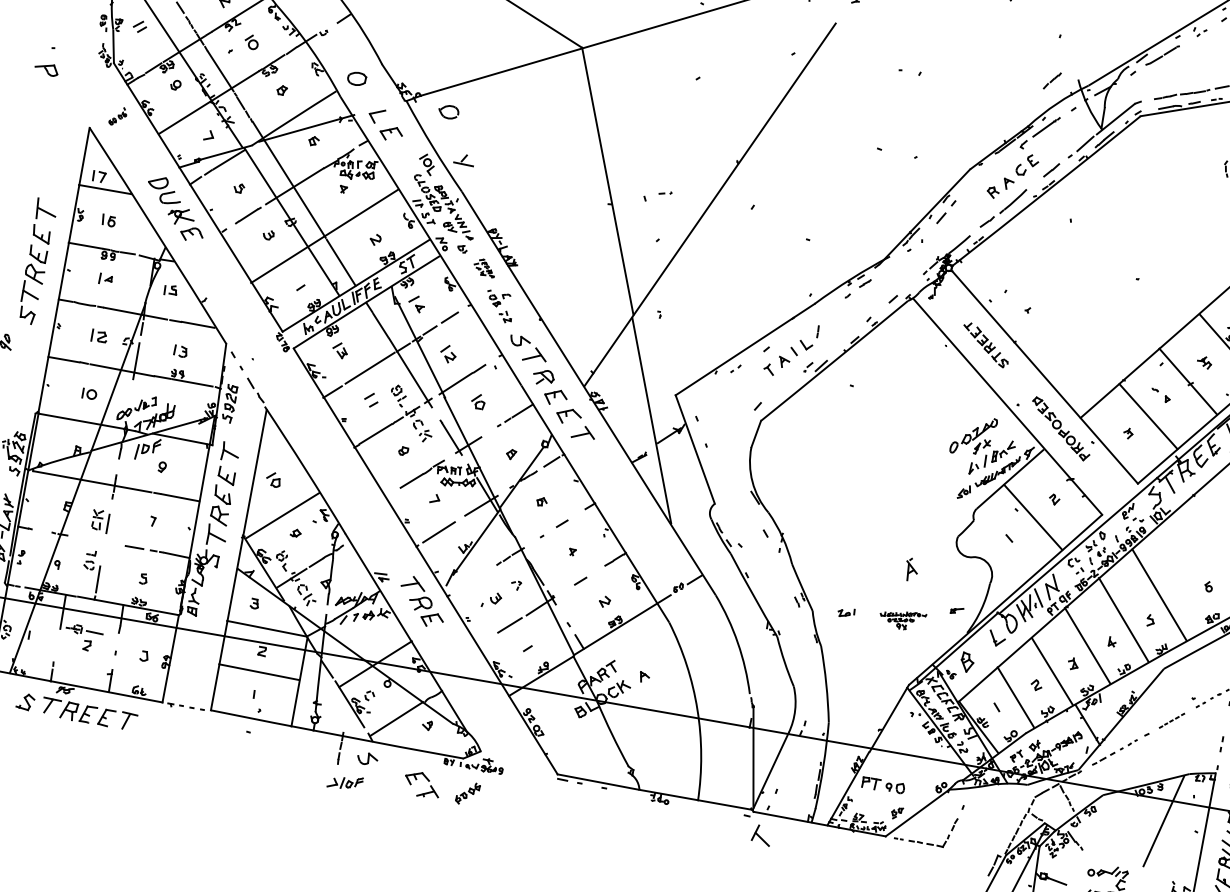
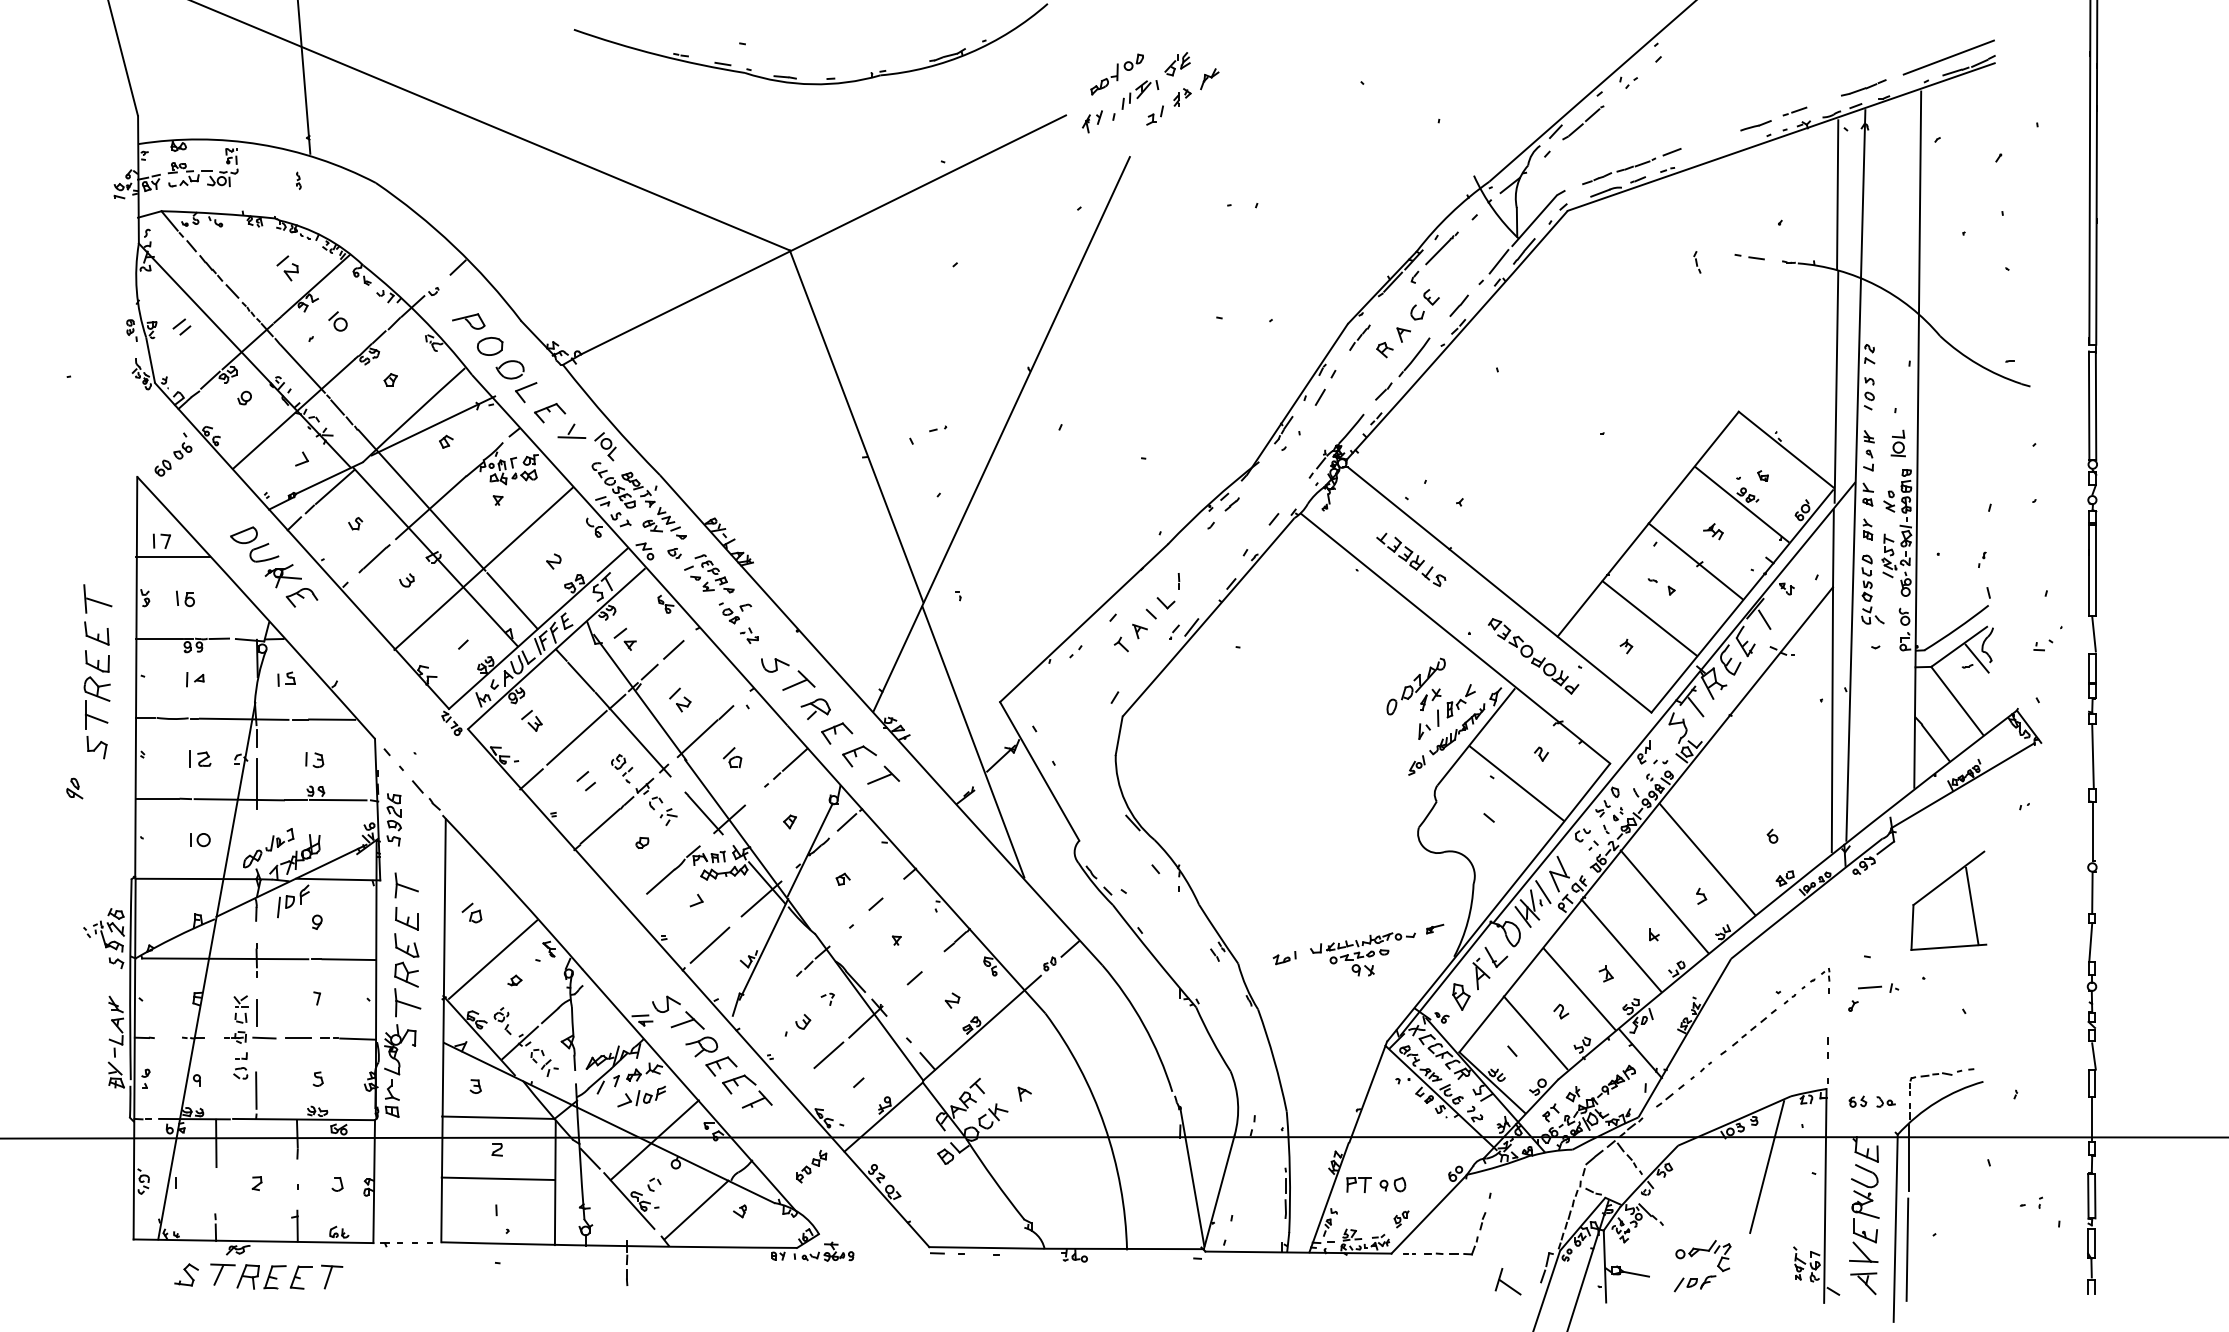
part: (46, 69) -> (468, 321), moved
part: (1052, 80) -> (1359, 337), moved
part: (446, 107) -> (506, 363), moved
part: (118, 116) -> (173, 454), size x1.67
part: (464, 159) -> (571, 430), moved
part: (484, 267) -> (709, 573), size x1.67
part: (911, 569) -> (1481, 973), moved
part: (902, 619) -> (1362, 954), size x1.67
part: (84, 630) -> (250, 1037), moved
part: (1172, 720) -> (1754, 1027), size x1.43
part: (367, 758) -> (666, 1003), moved
part: (427, 780) -> (753, 1084), moved
part: (345, 782) -> (641, 1096), moved
part: (467, 793) -> (811, 1166), moved
part: (761, 835) -> (1507, 1281), moved

